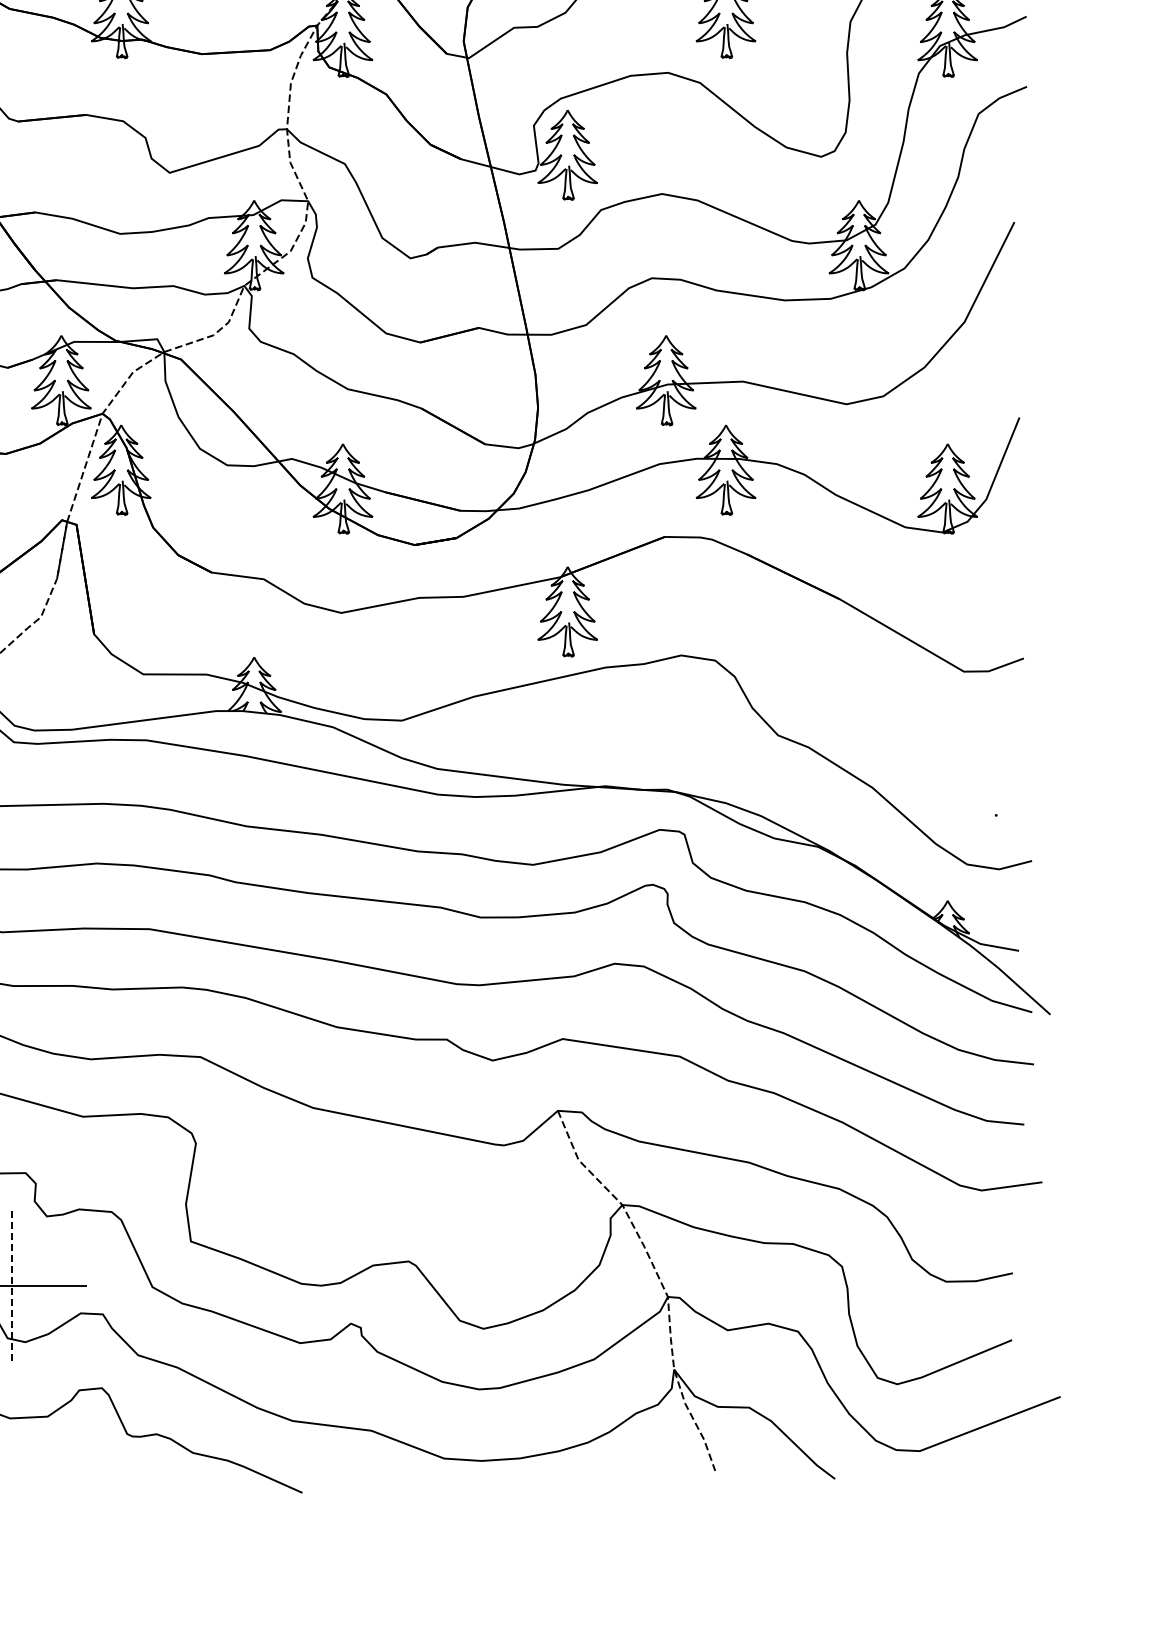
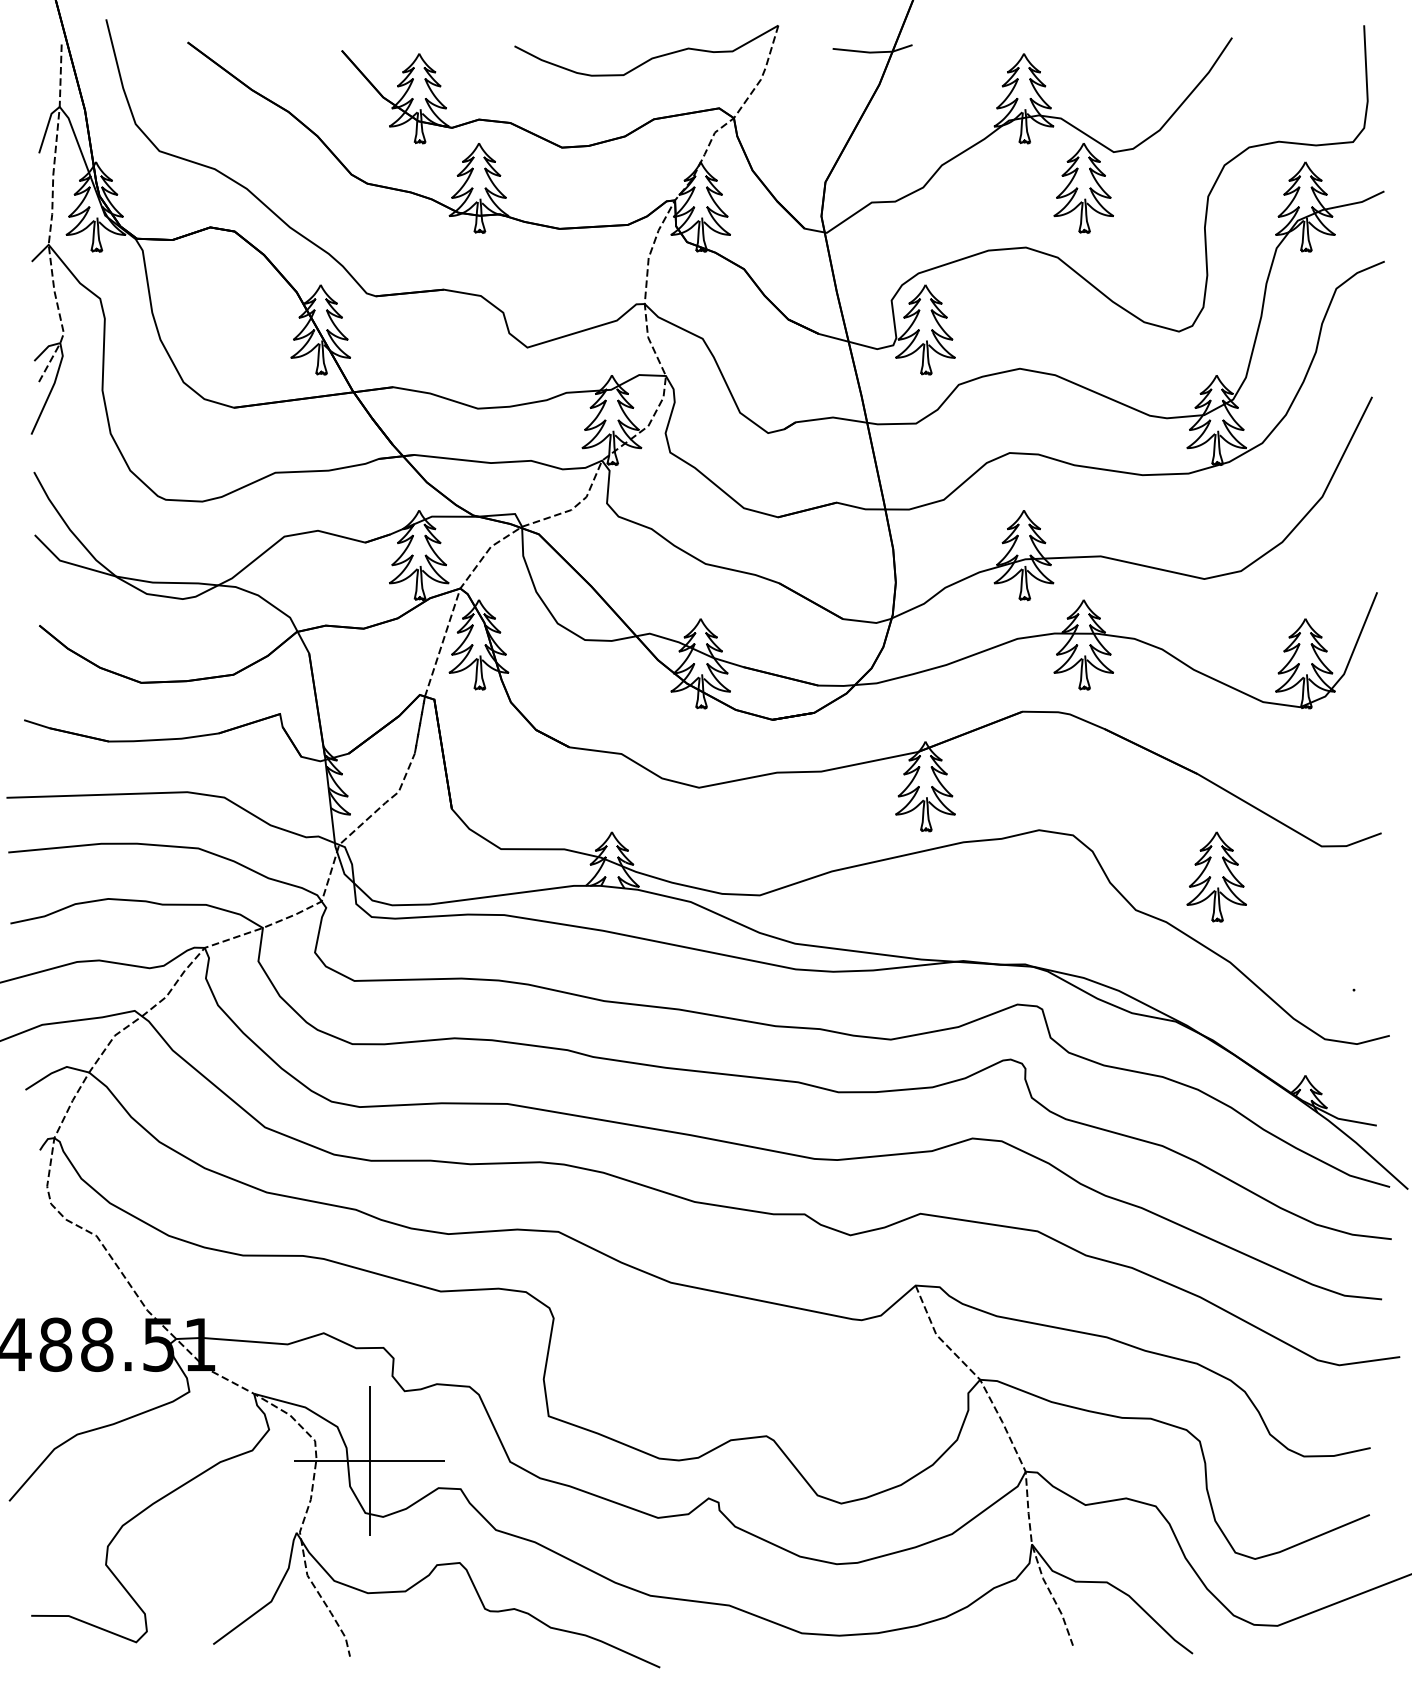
part: (858, 701) -> (1216, 876), added
line: (11, 1285) -> (369, 1460), dashed -> solid

